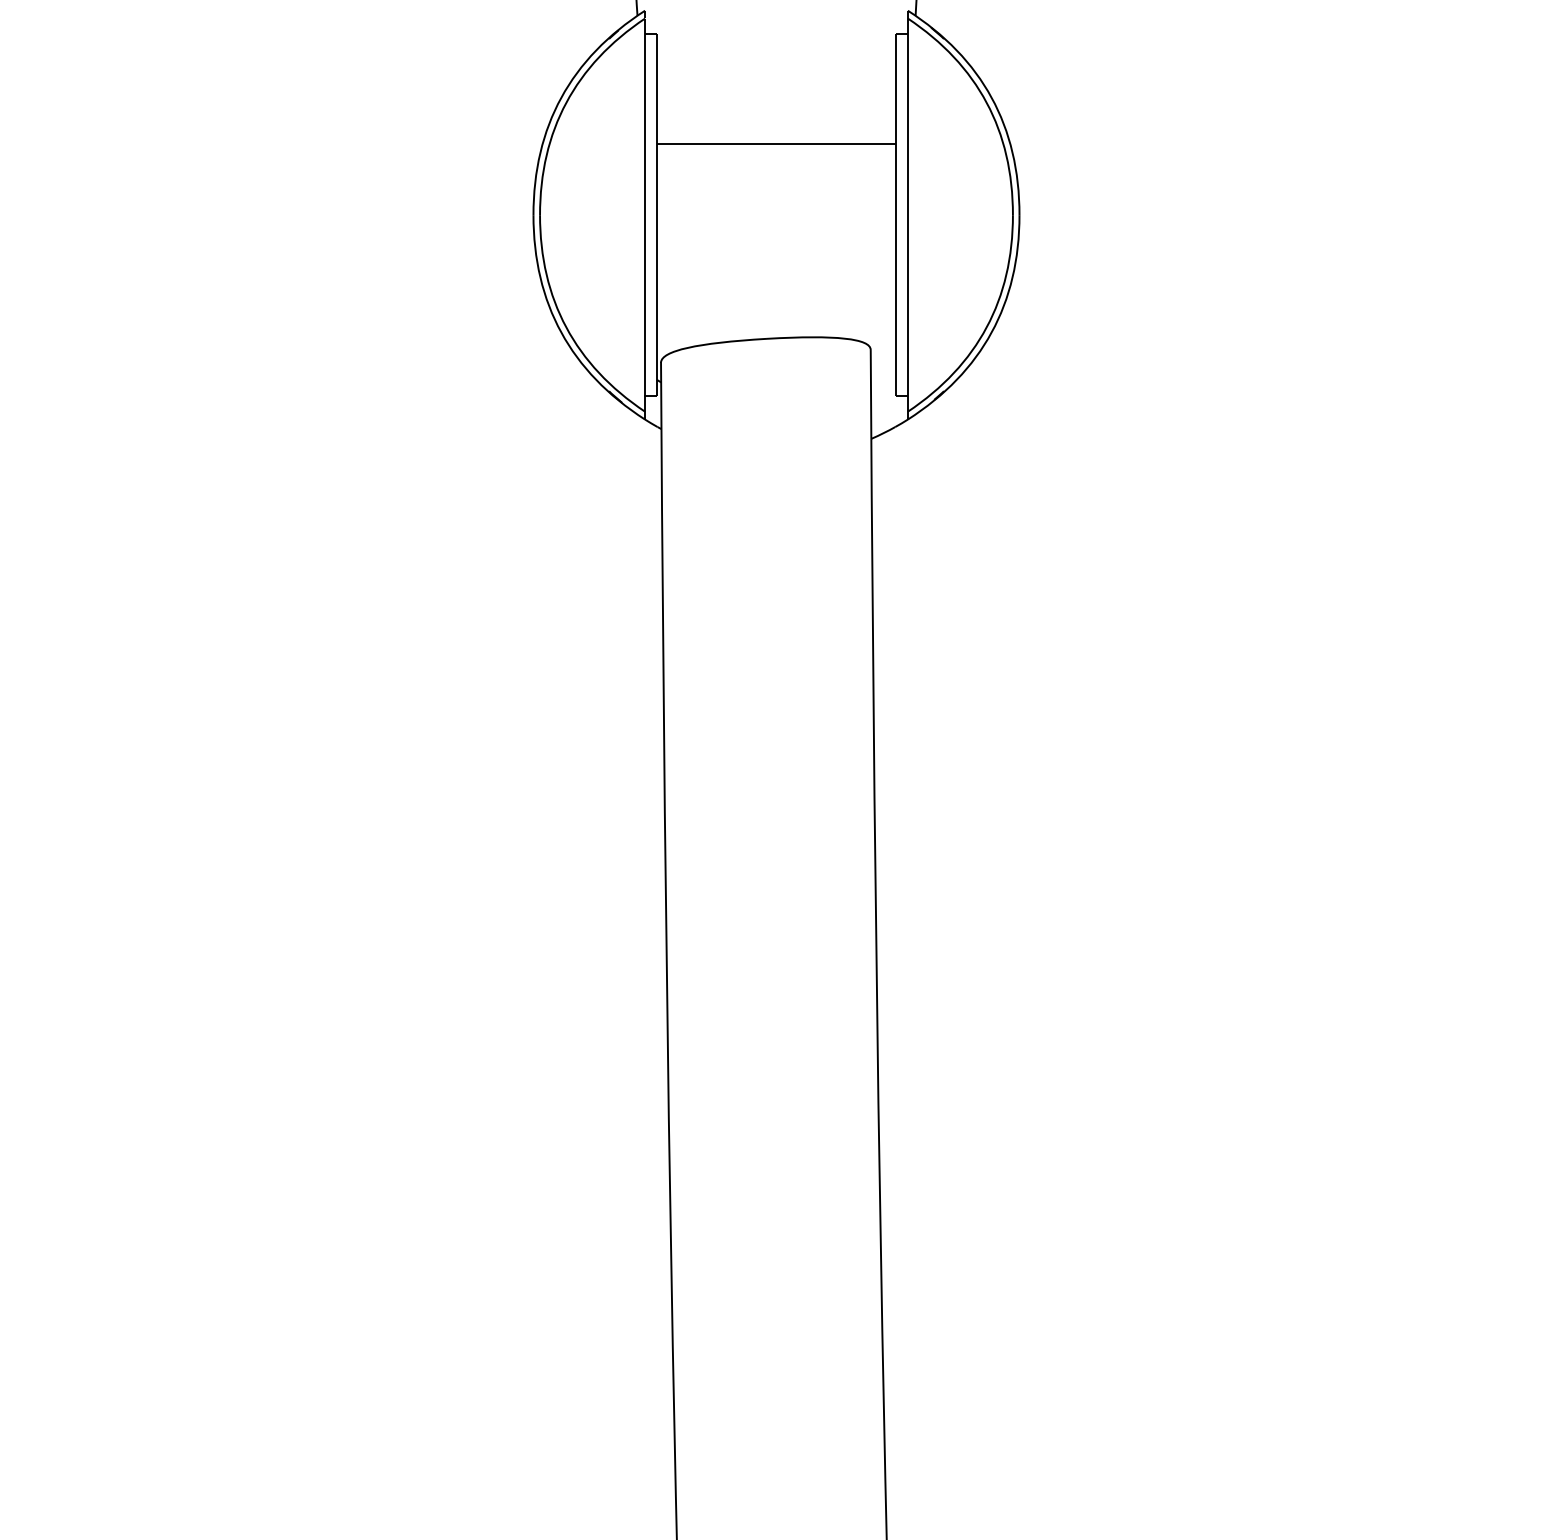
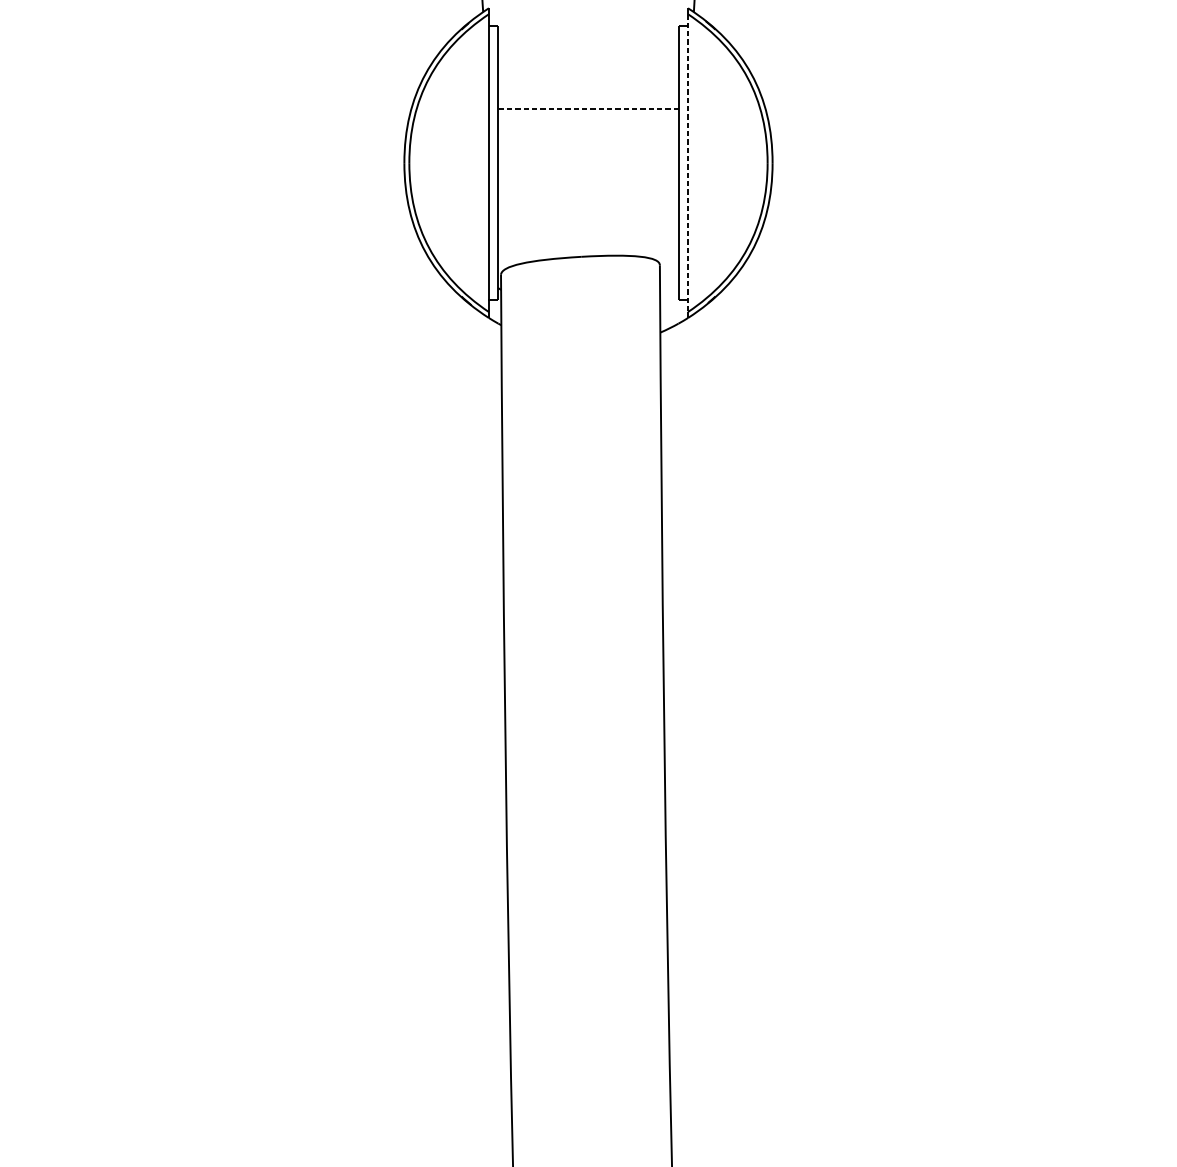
line: (776, 144) -> (588, 109), solid -> dashed
line: (907, 215) -> (687, 163), solid -> dashed

